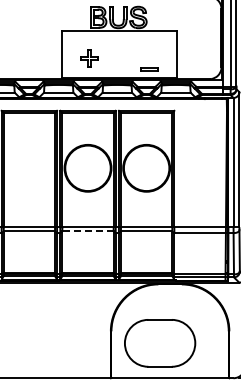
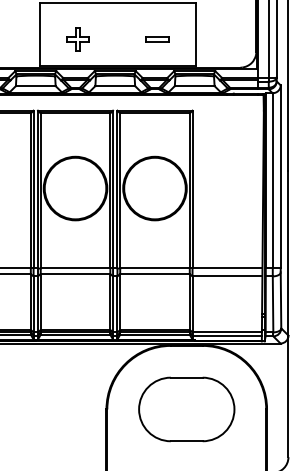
part: (149, 69) -> (157, 39), moved
line: (88, 231) -> (76, 274), dashed -> solid
part: (160, 343) -> (187, 409), moved

